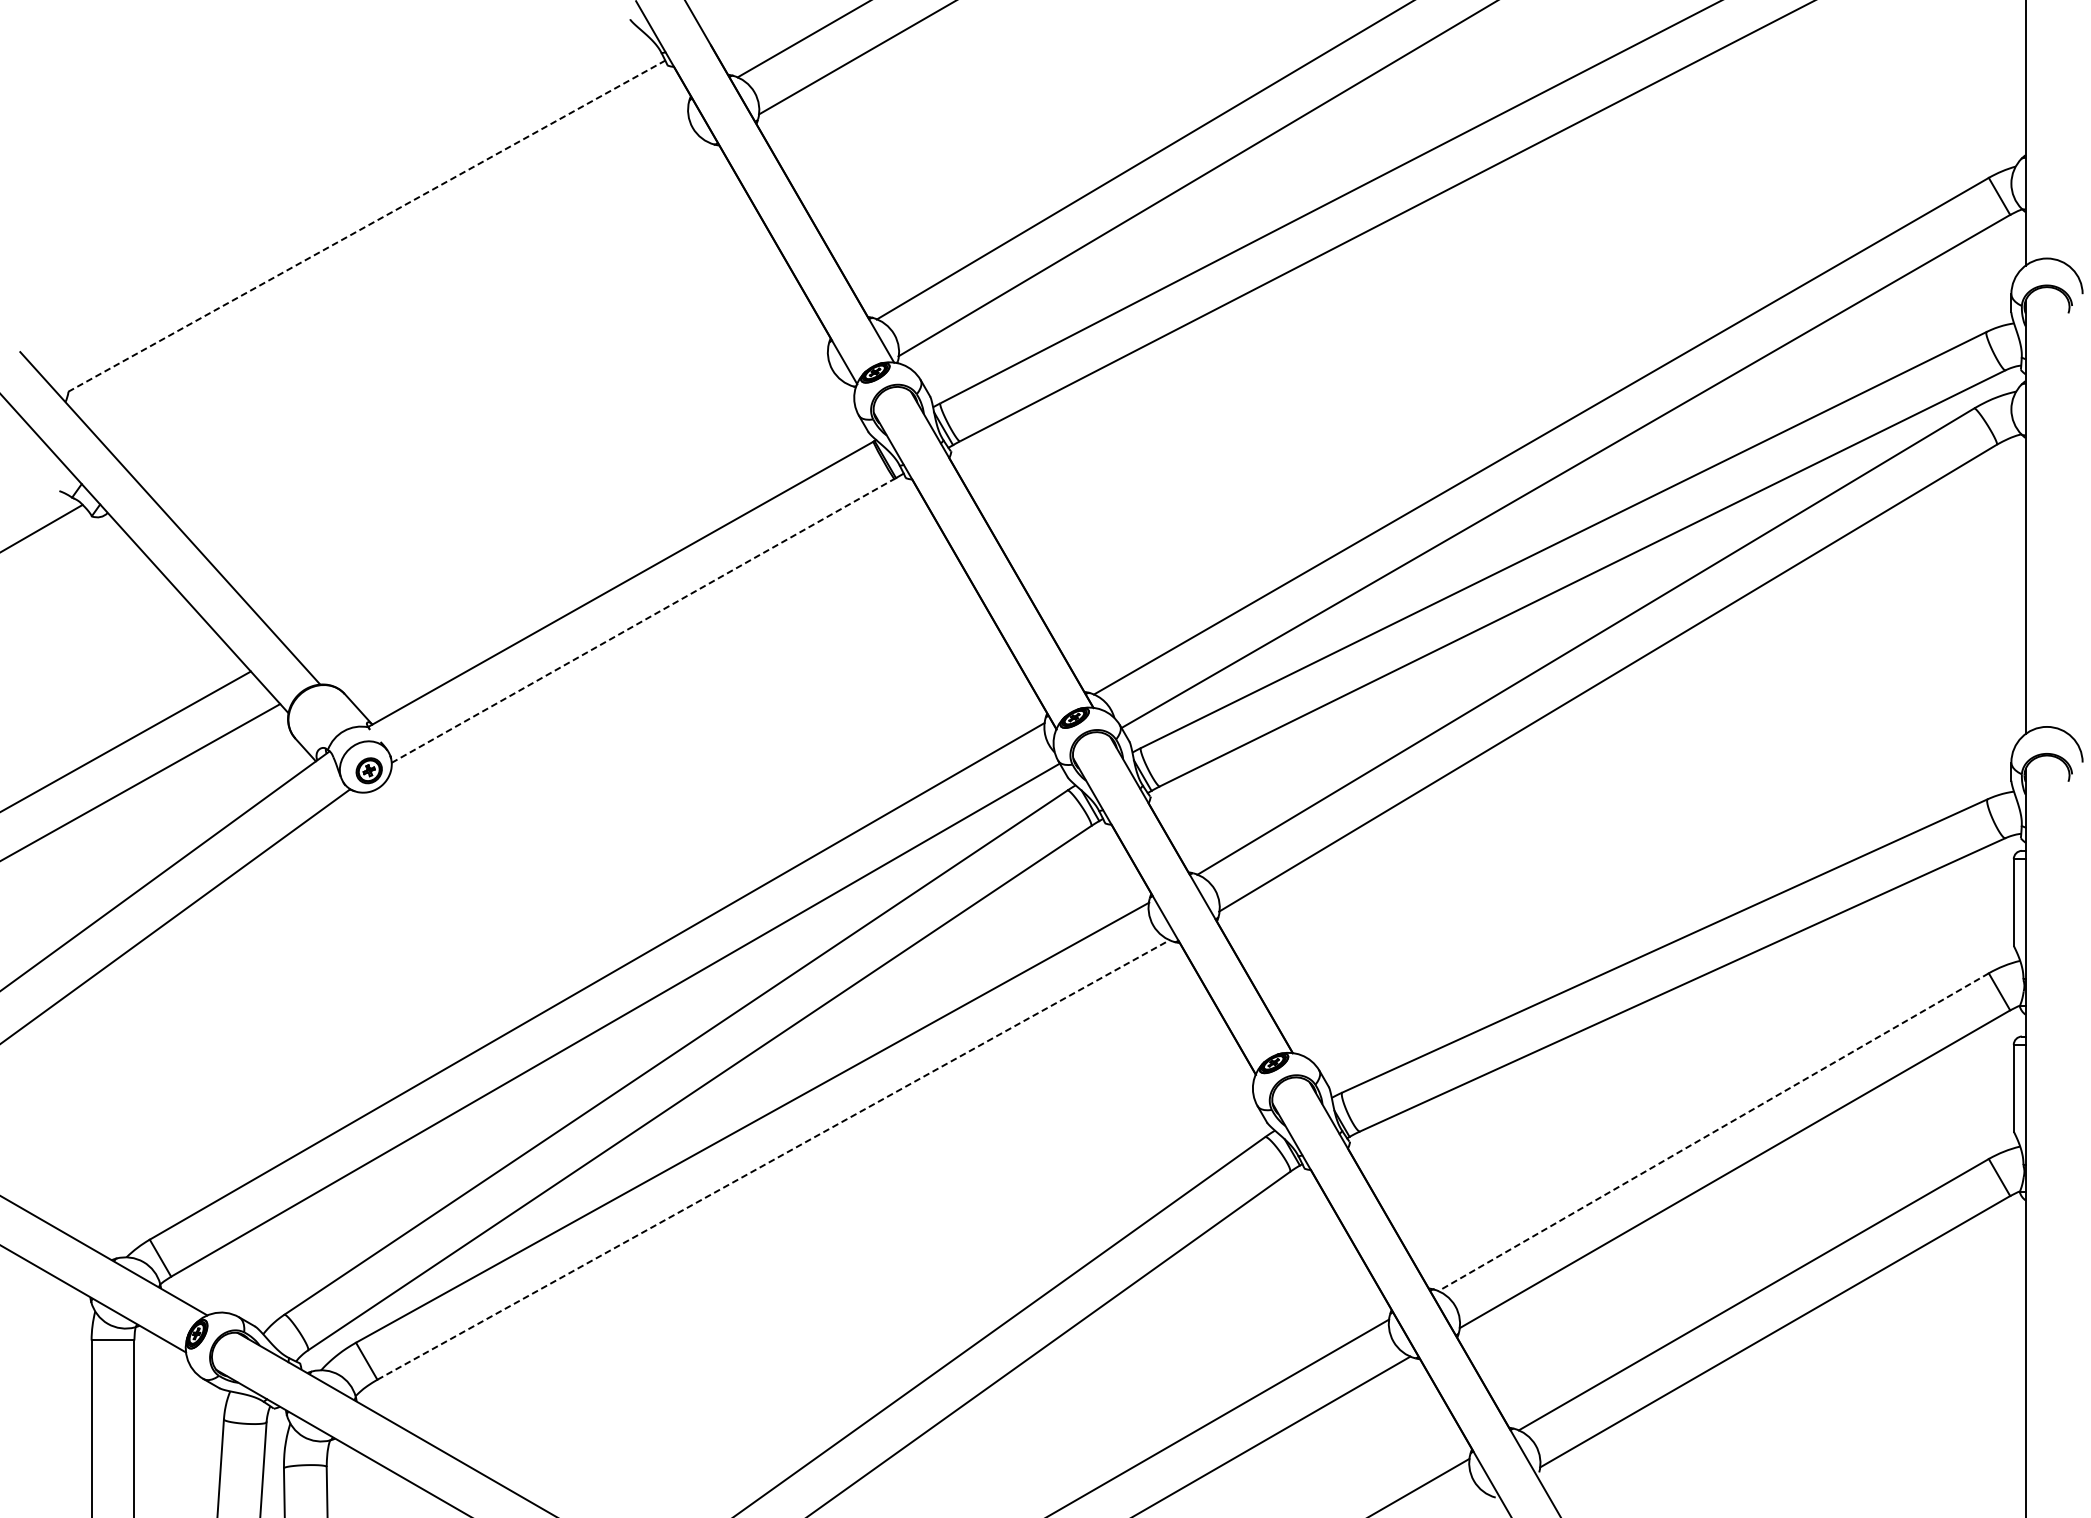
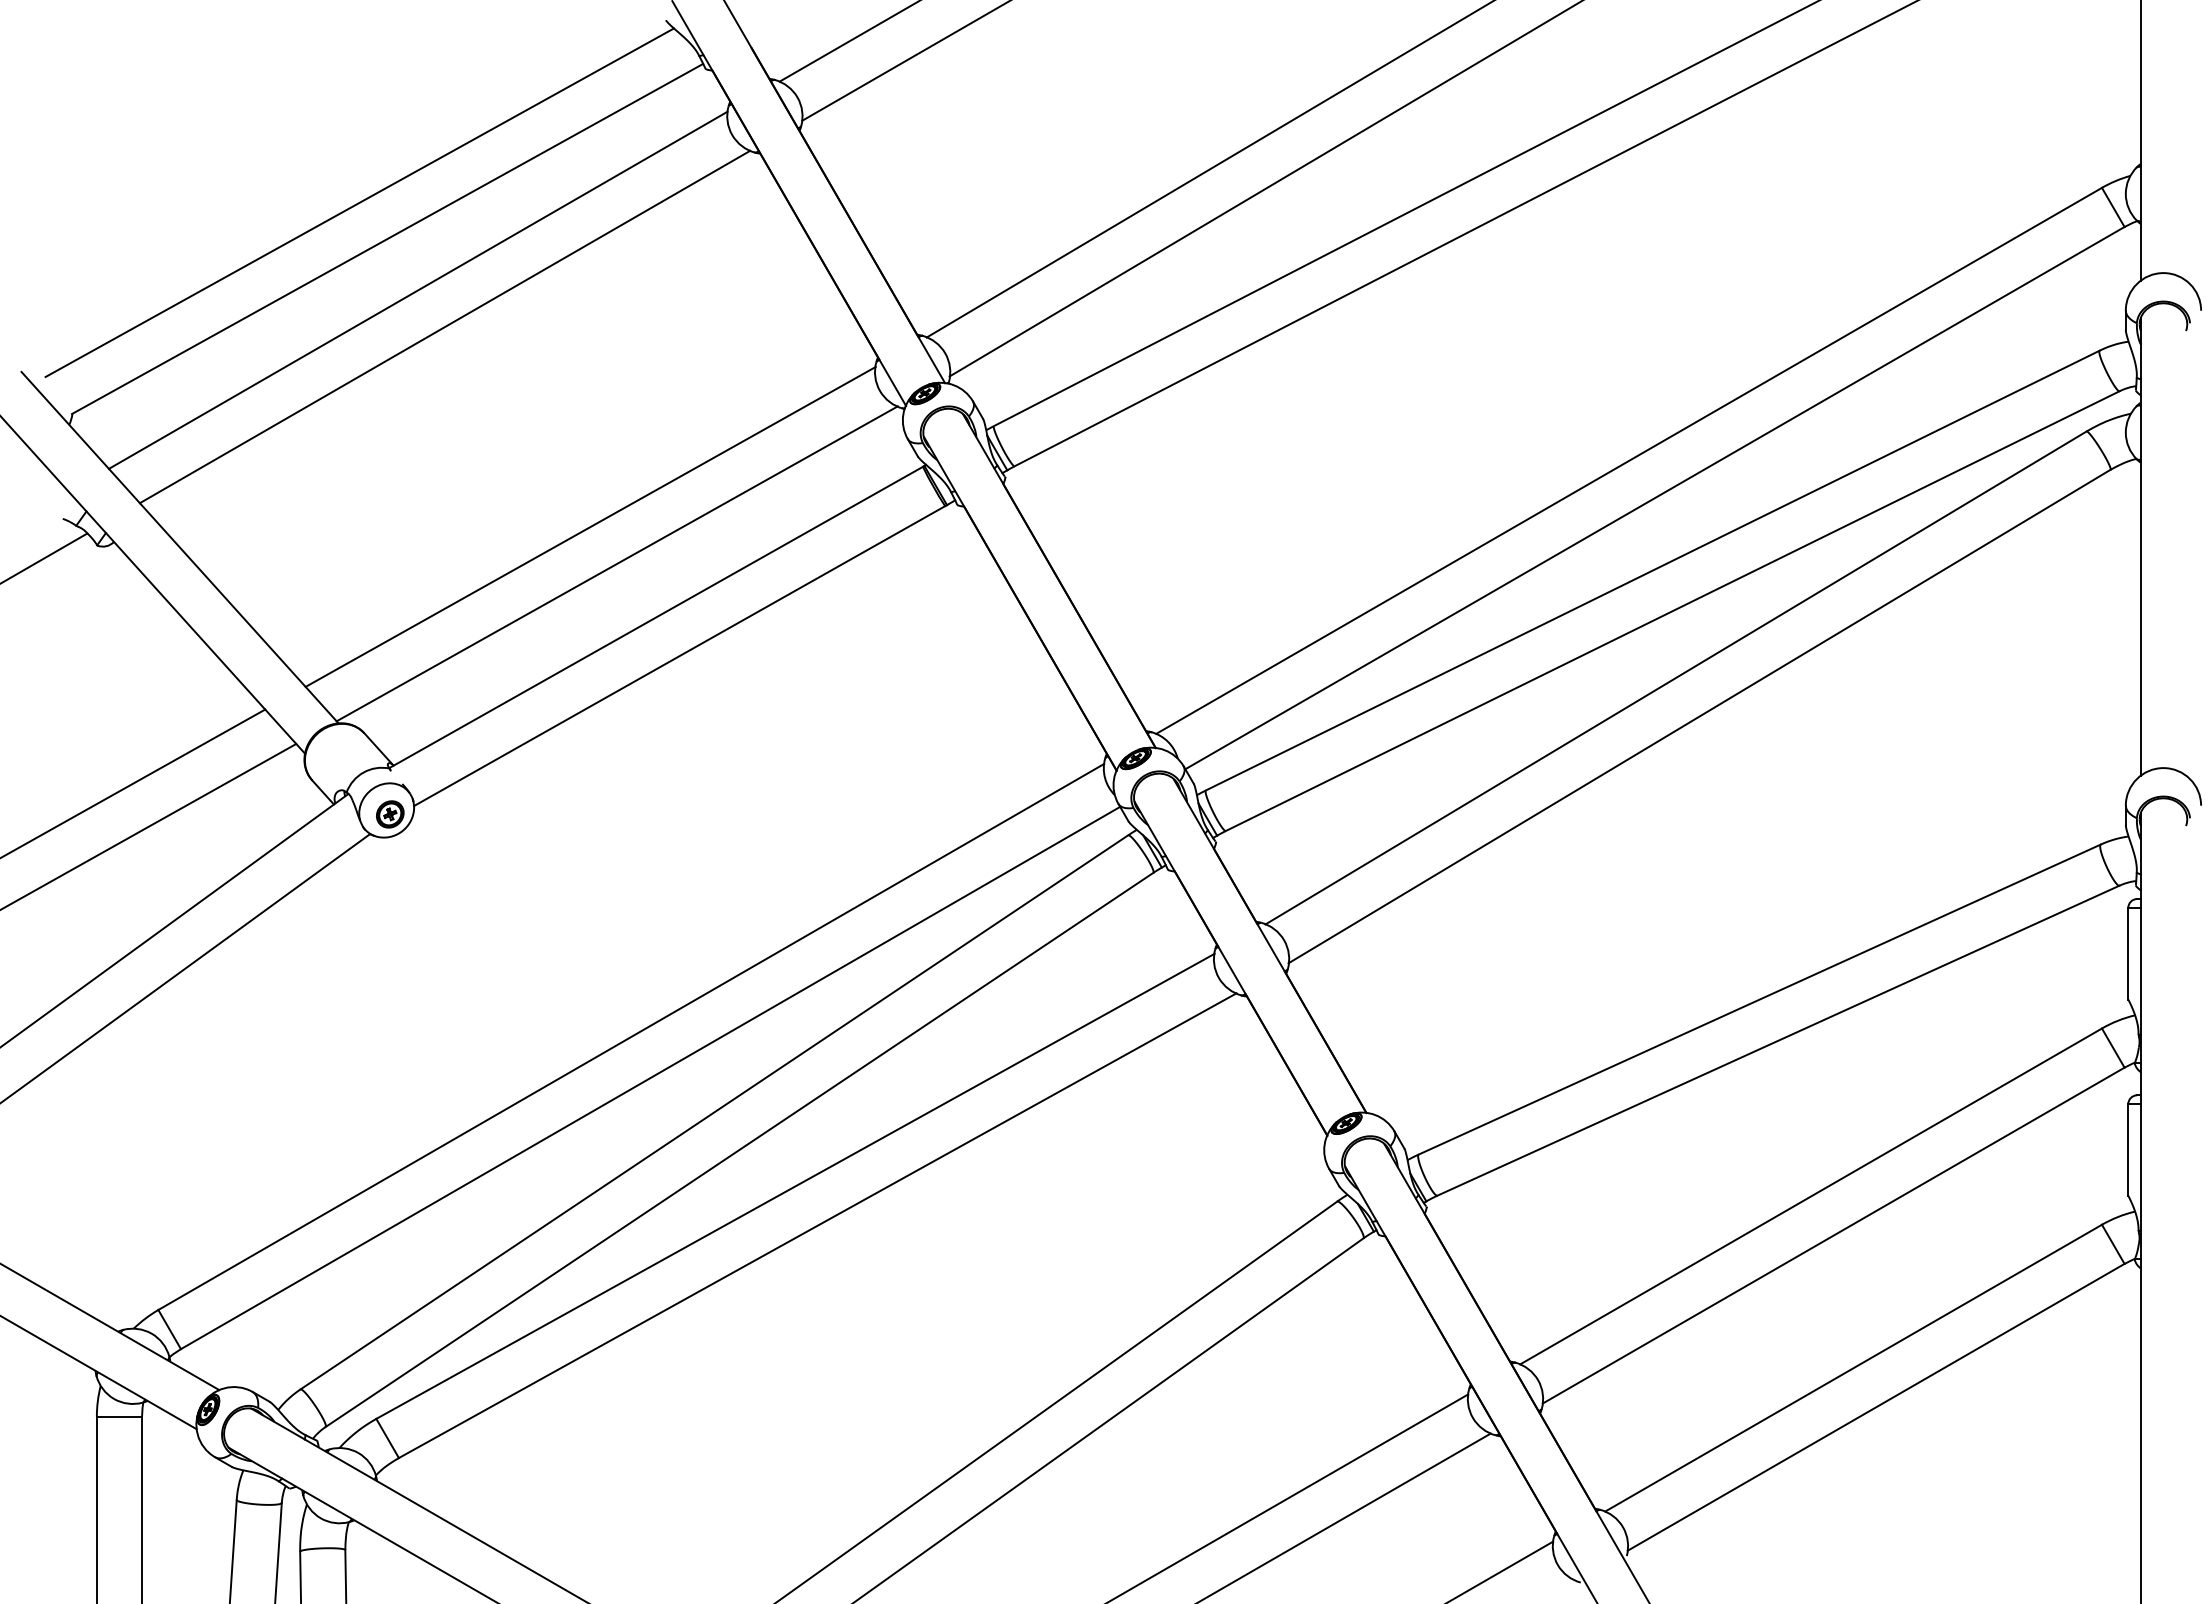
line: (340, 191) -> (359, 202), added
line: (366, 225) -> (387, 238), dashed -> solid
line: (394, 274) -> (417, 289), added
line: (420, 309) -> (444, 326), added
line: (558, 498) -> (590, 526), added
line: (583, 533) -> (616, 563), added
line: (643, 620) -> (680, 655), dashed -> solid
line: (1713, 1132) -> (1811, 1196), dashed -> solid
line: (773, 1159) -> (817, 1225), dashed -> solid

